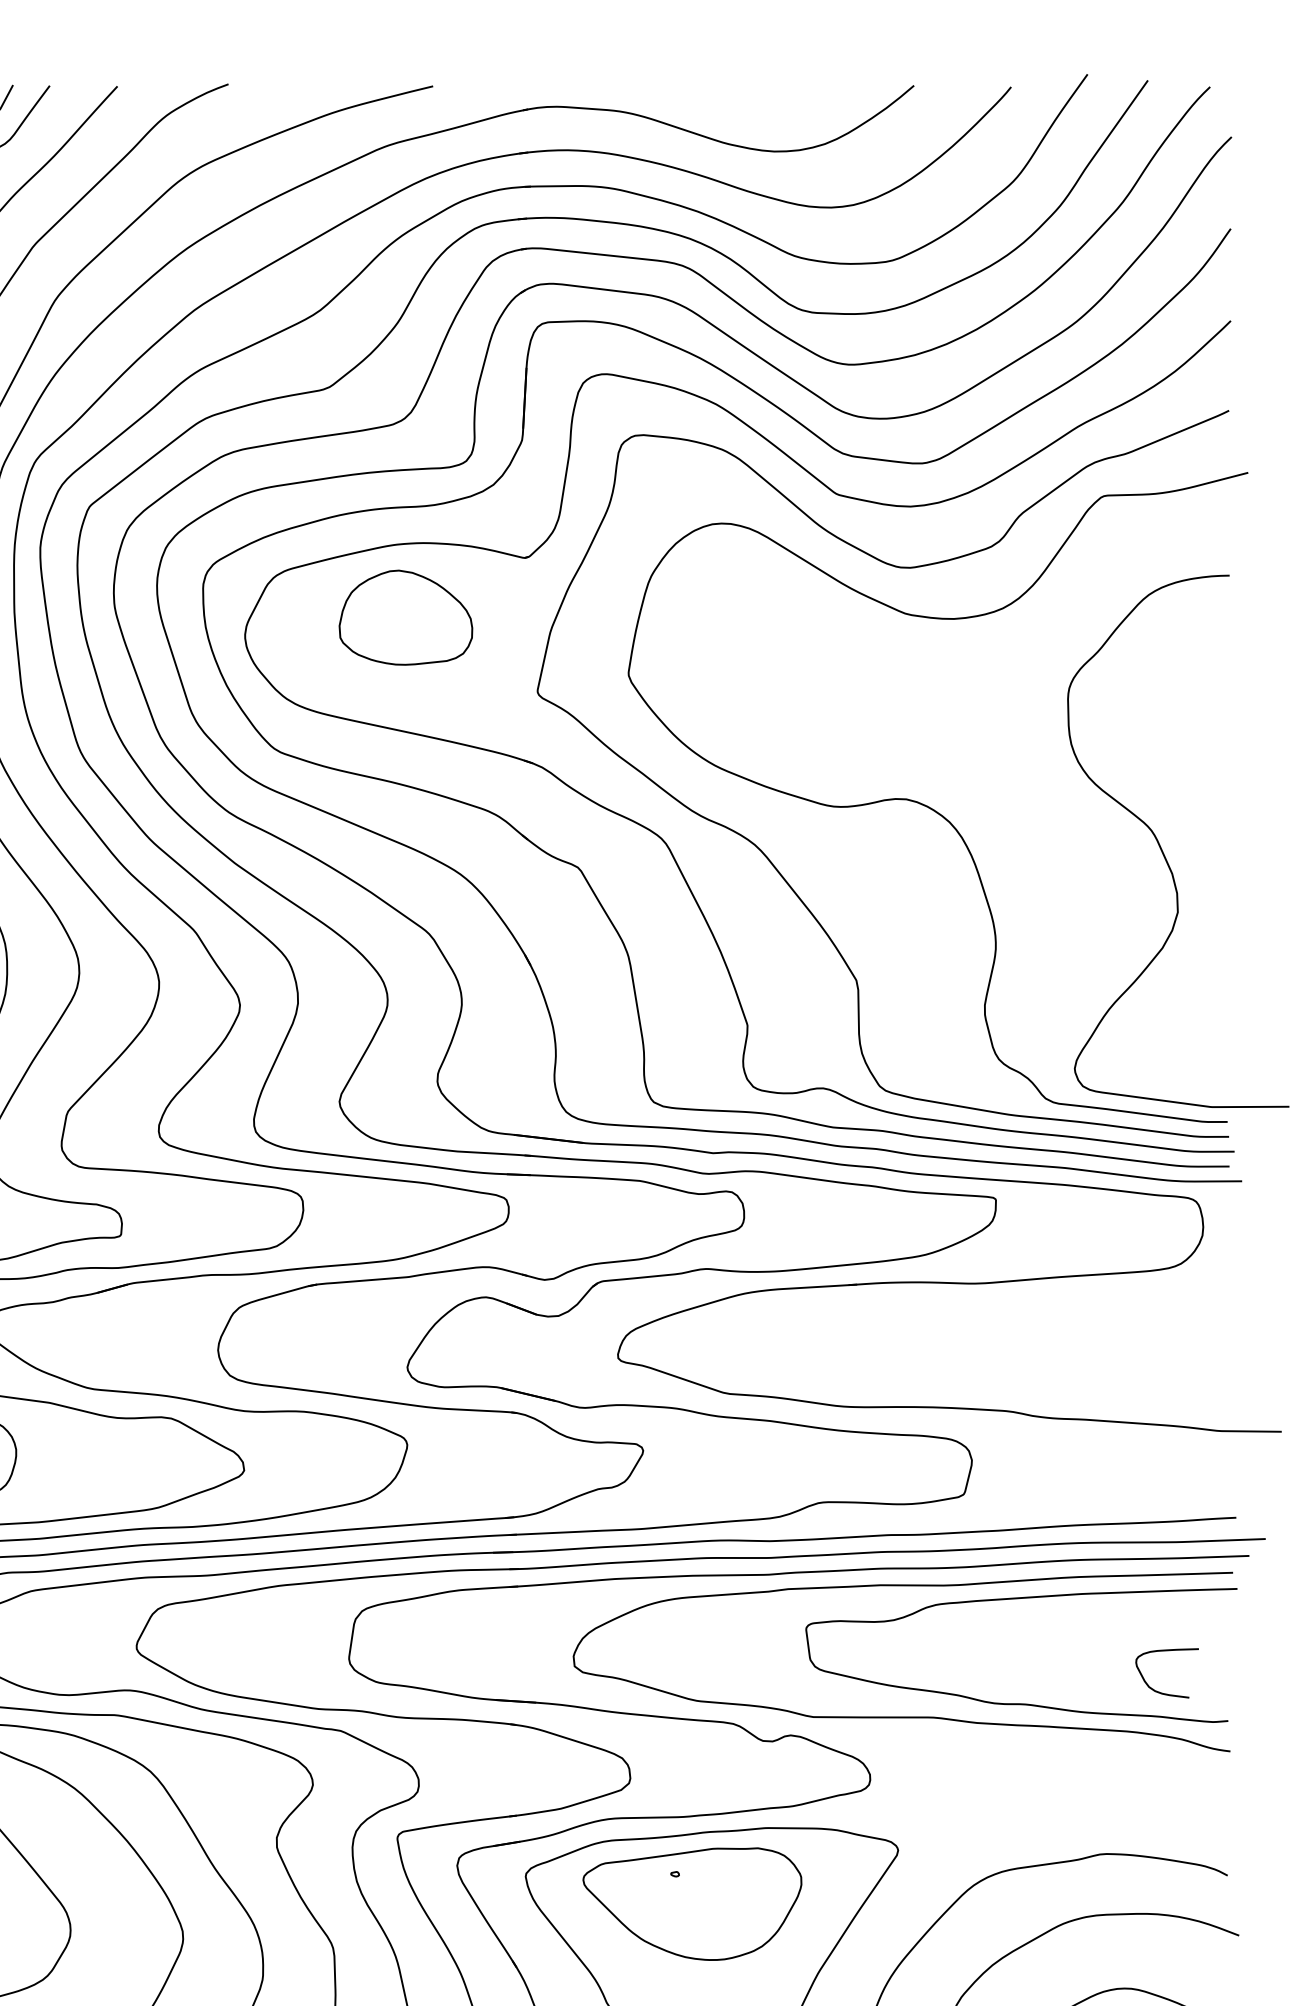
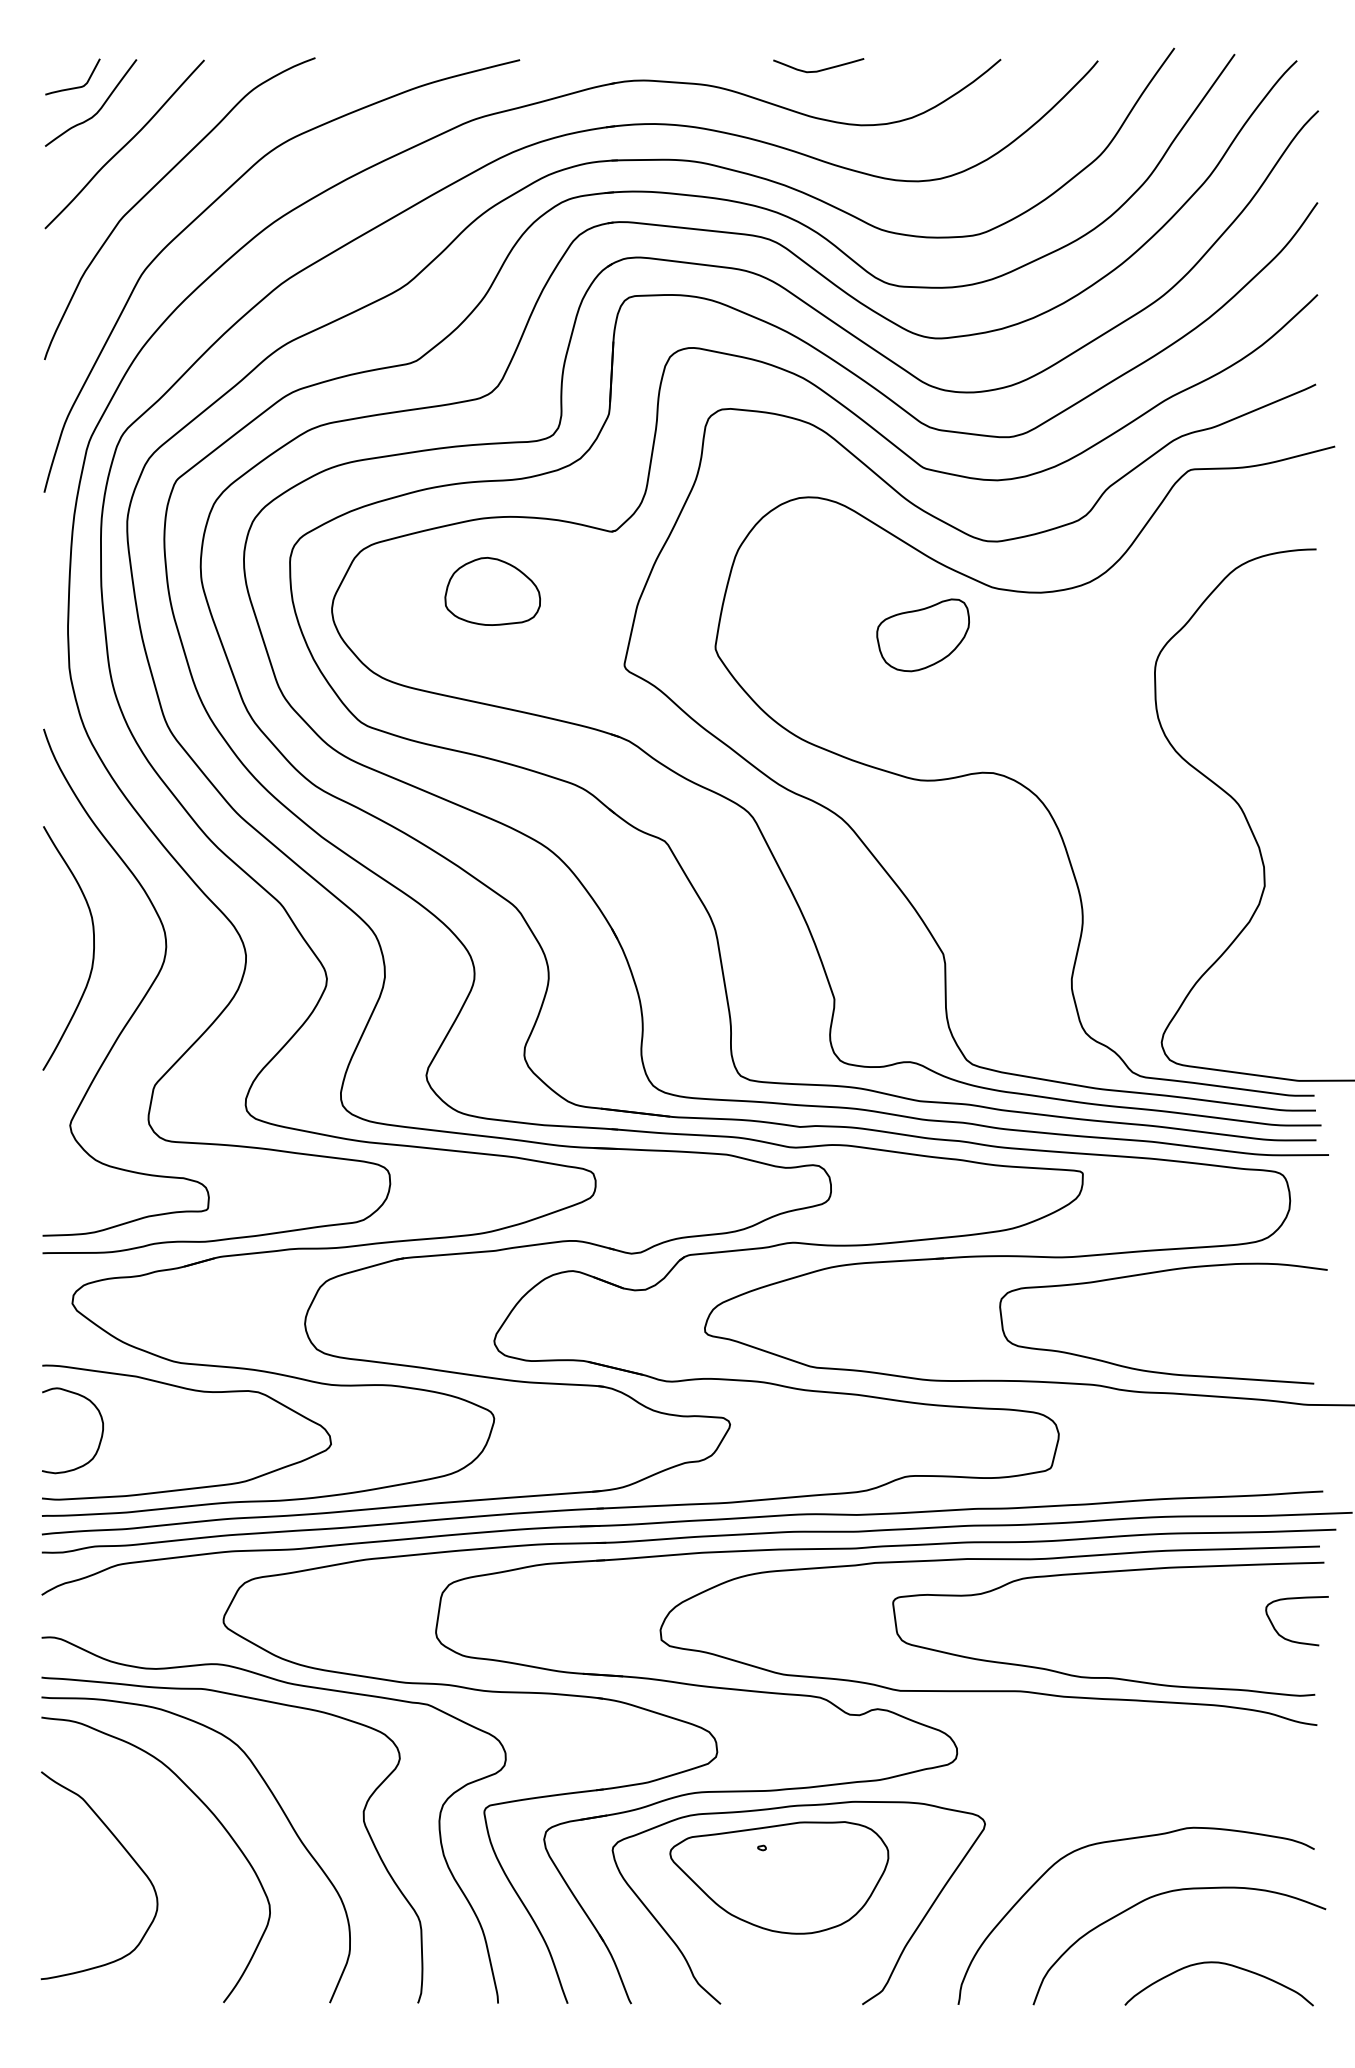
curve: (733, 95) -> (820, 69), added
part: (405, 617) -> (492, 591), size x0.71
part: (835, 661) -> (922, 635), added
curve: (1072, 1397) -> (1159, 1371), added
curve: (1160, 1691) -> (1290, 1639), moved

